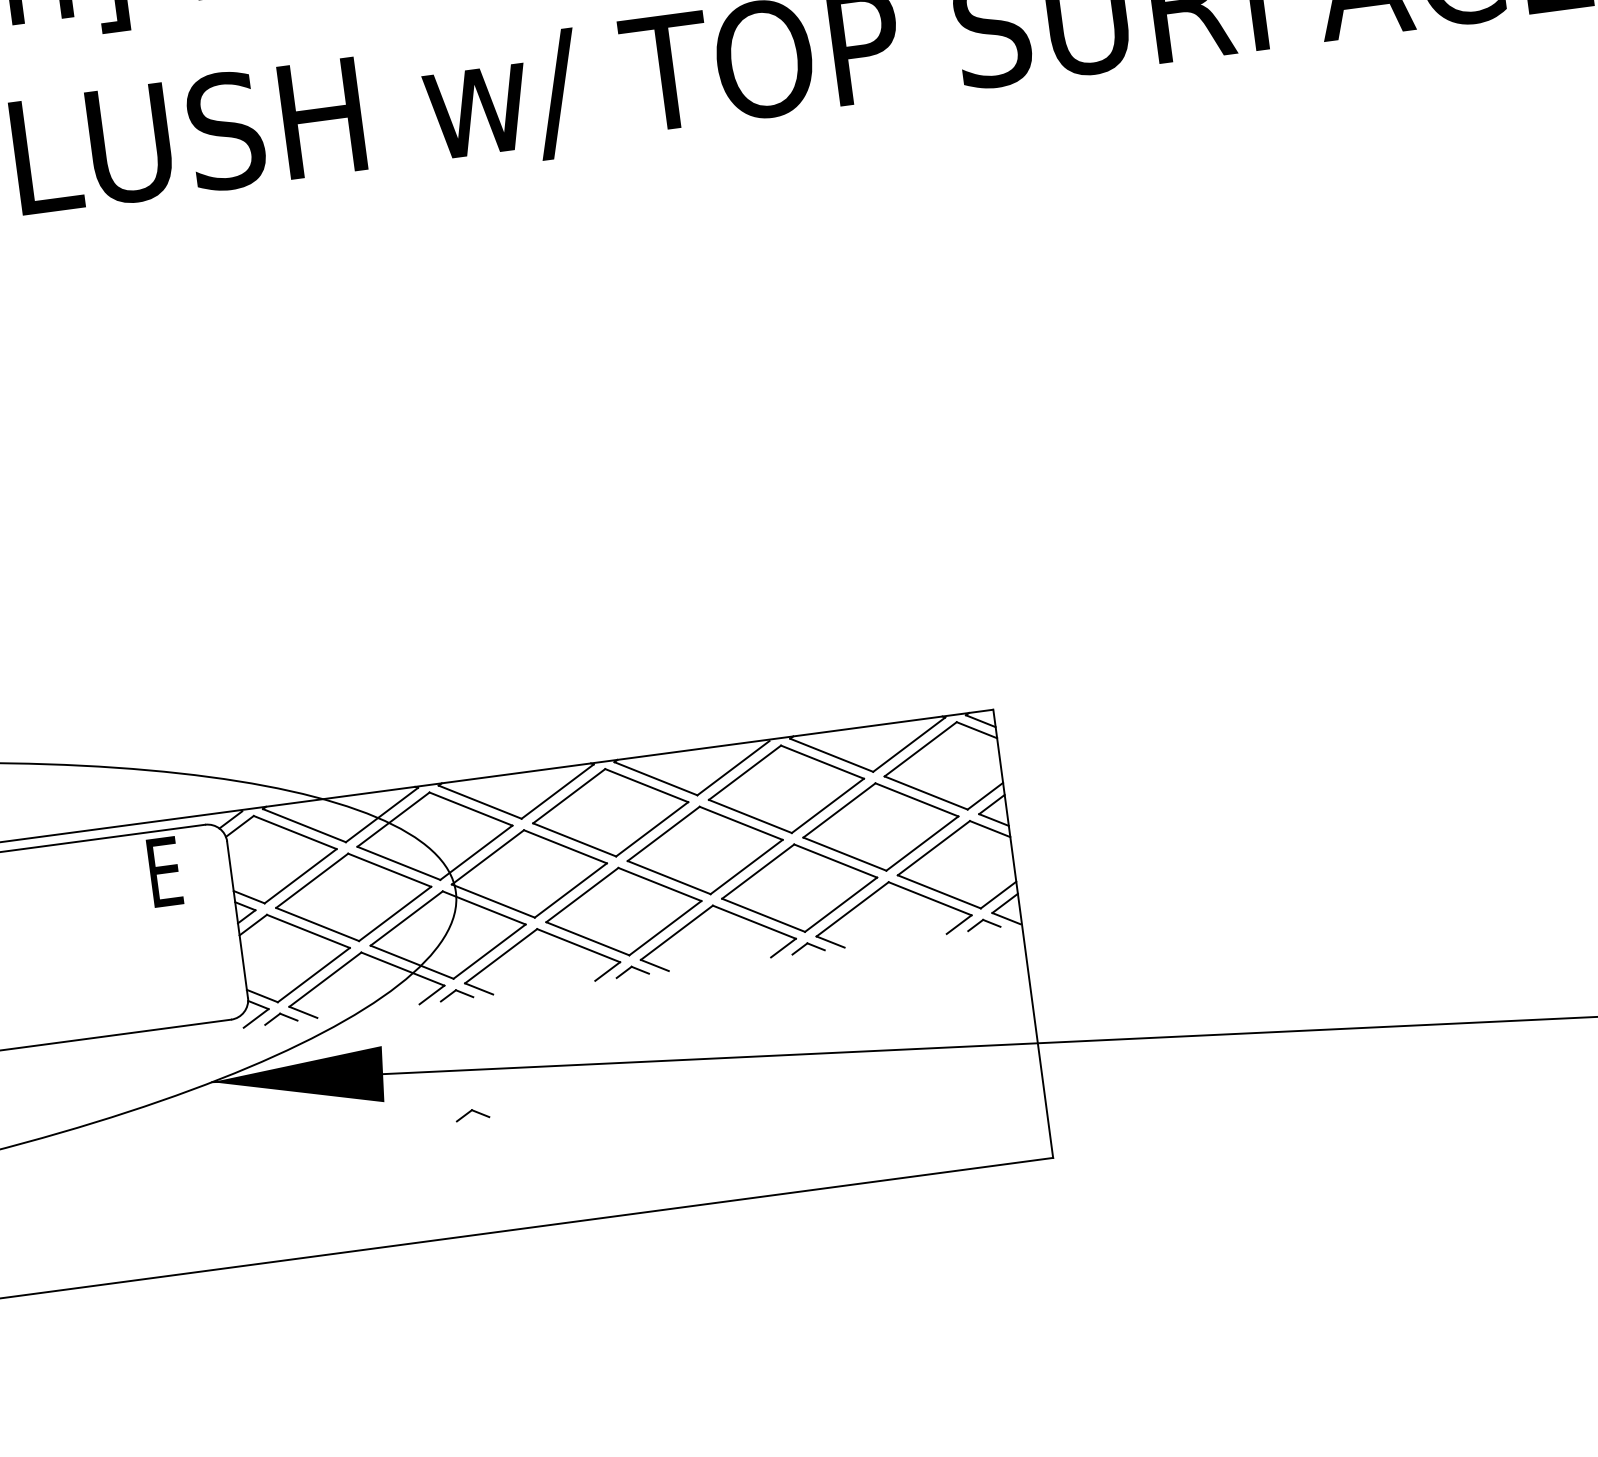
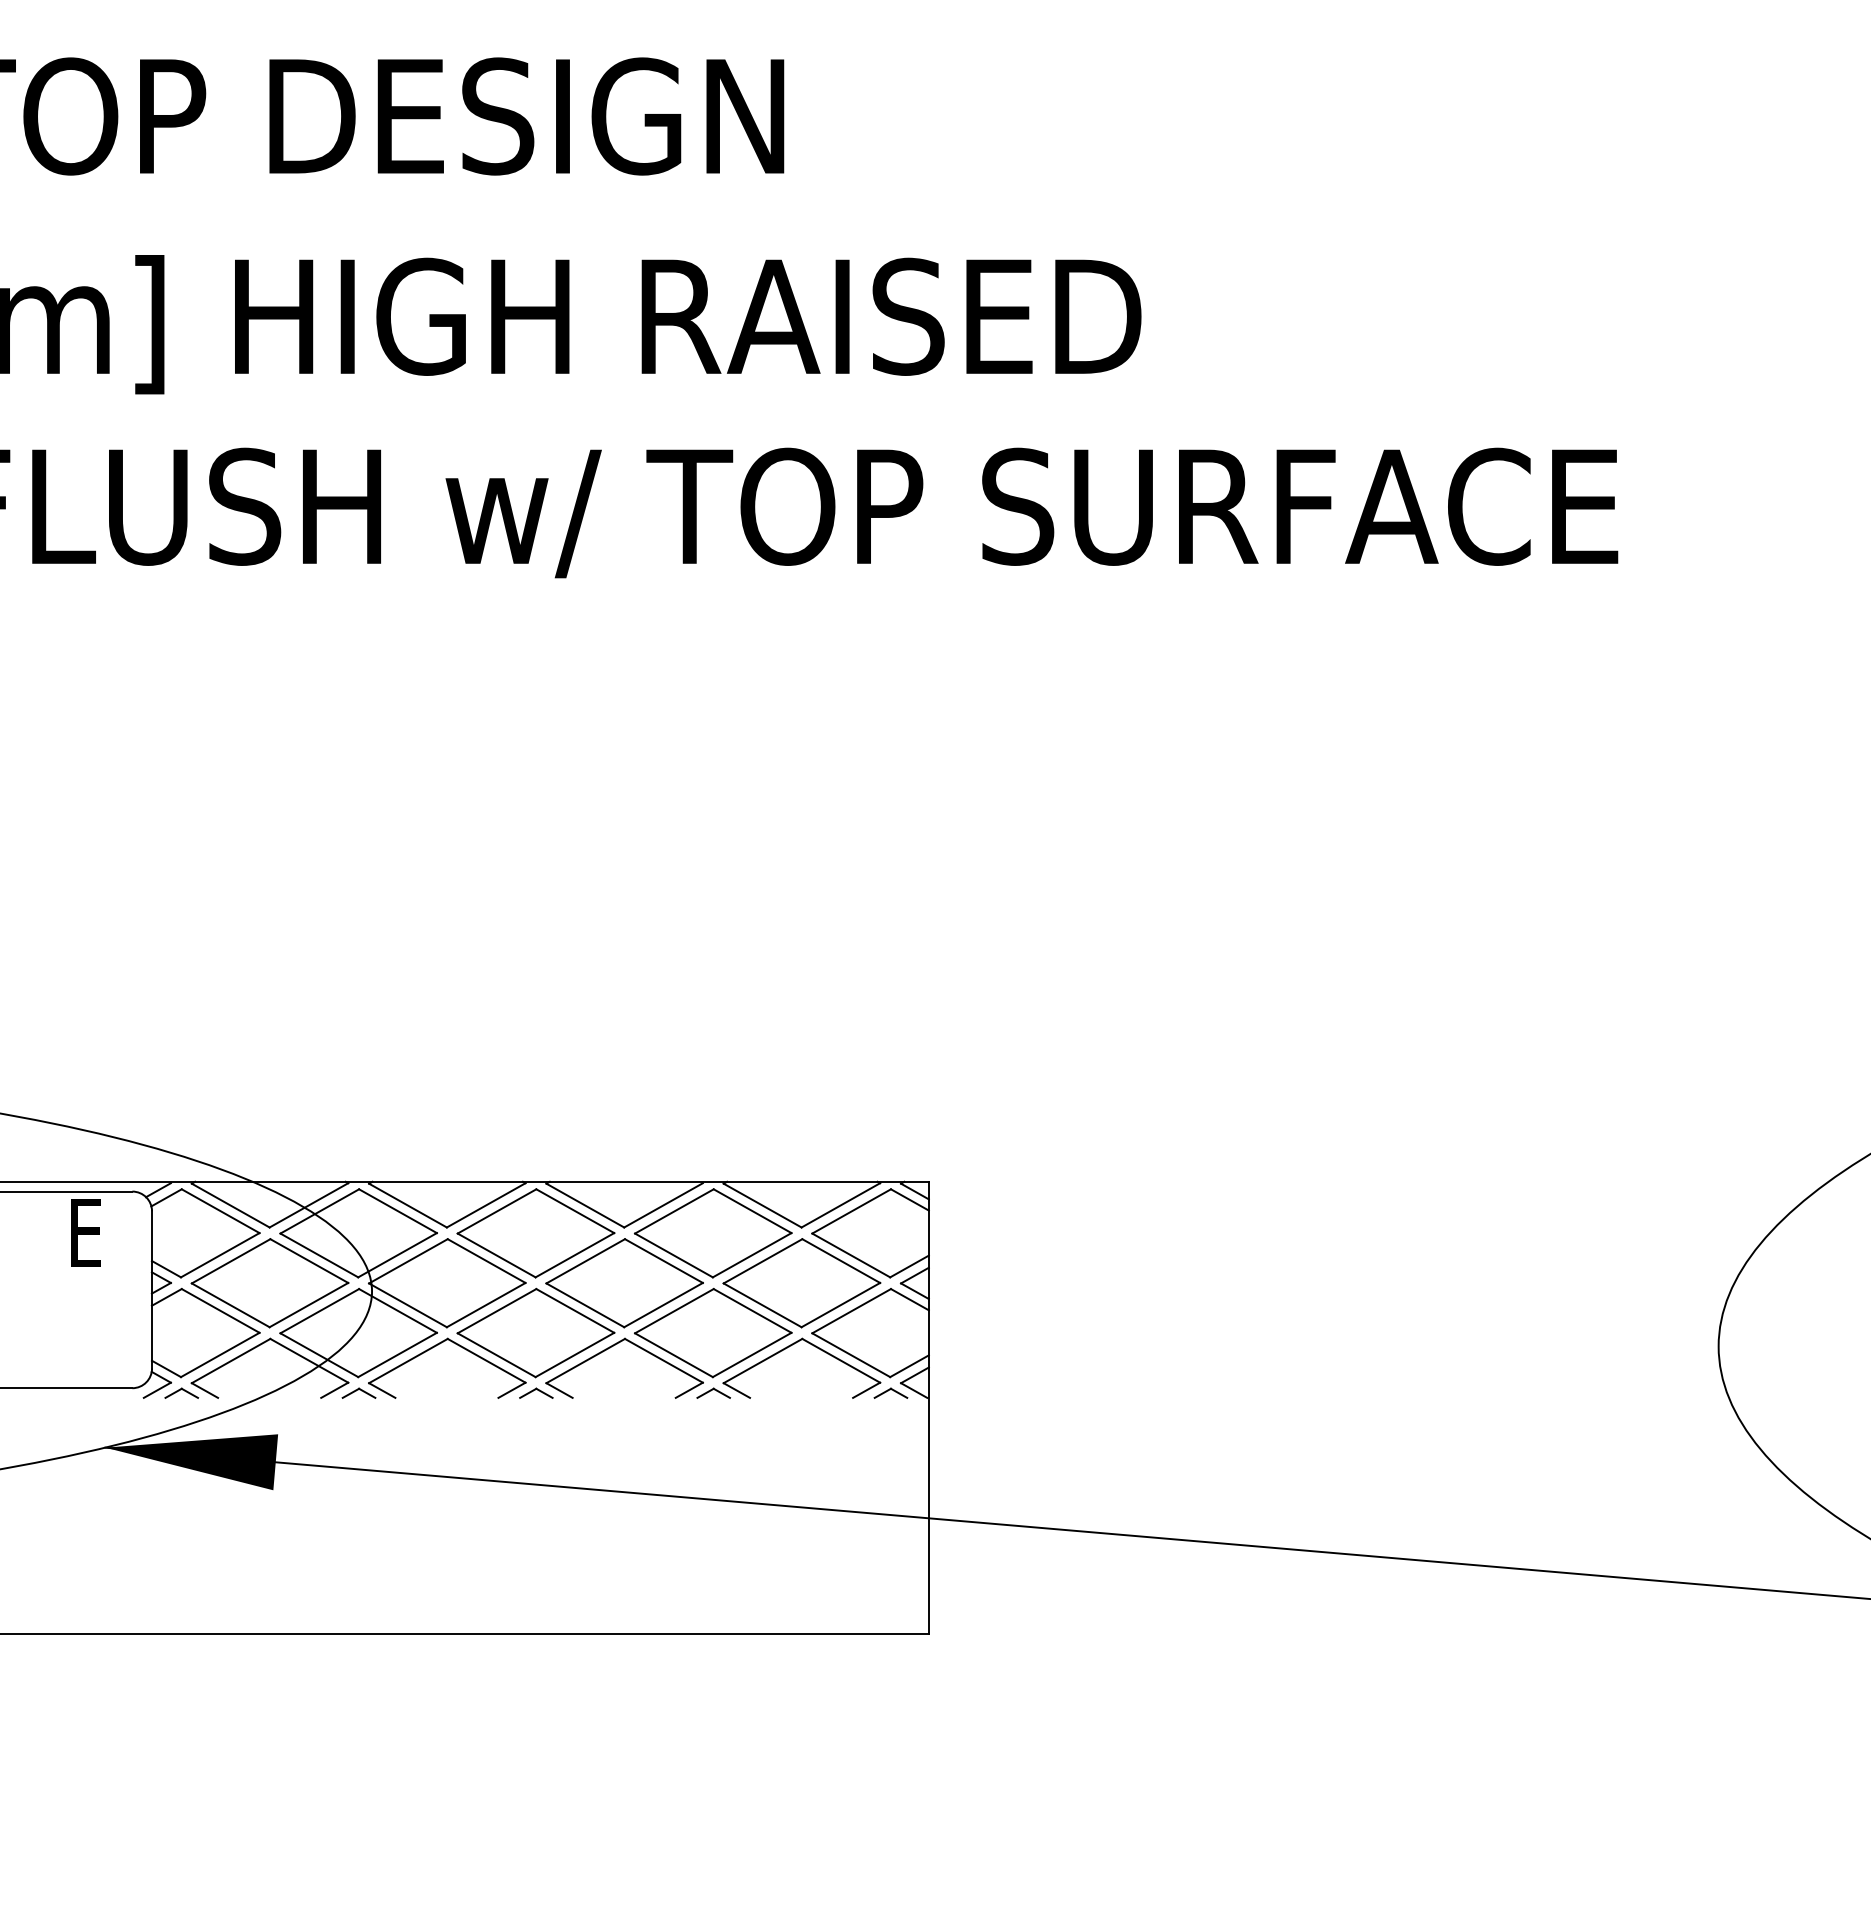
part: (471, 1113) -> (358, 1513), removed

